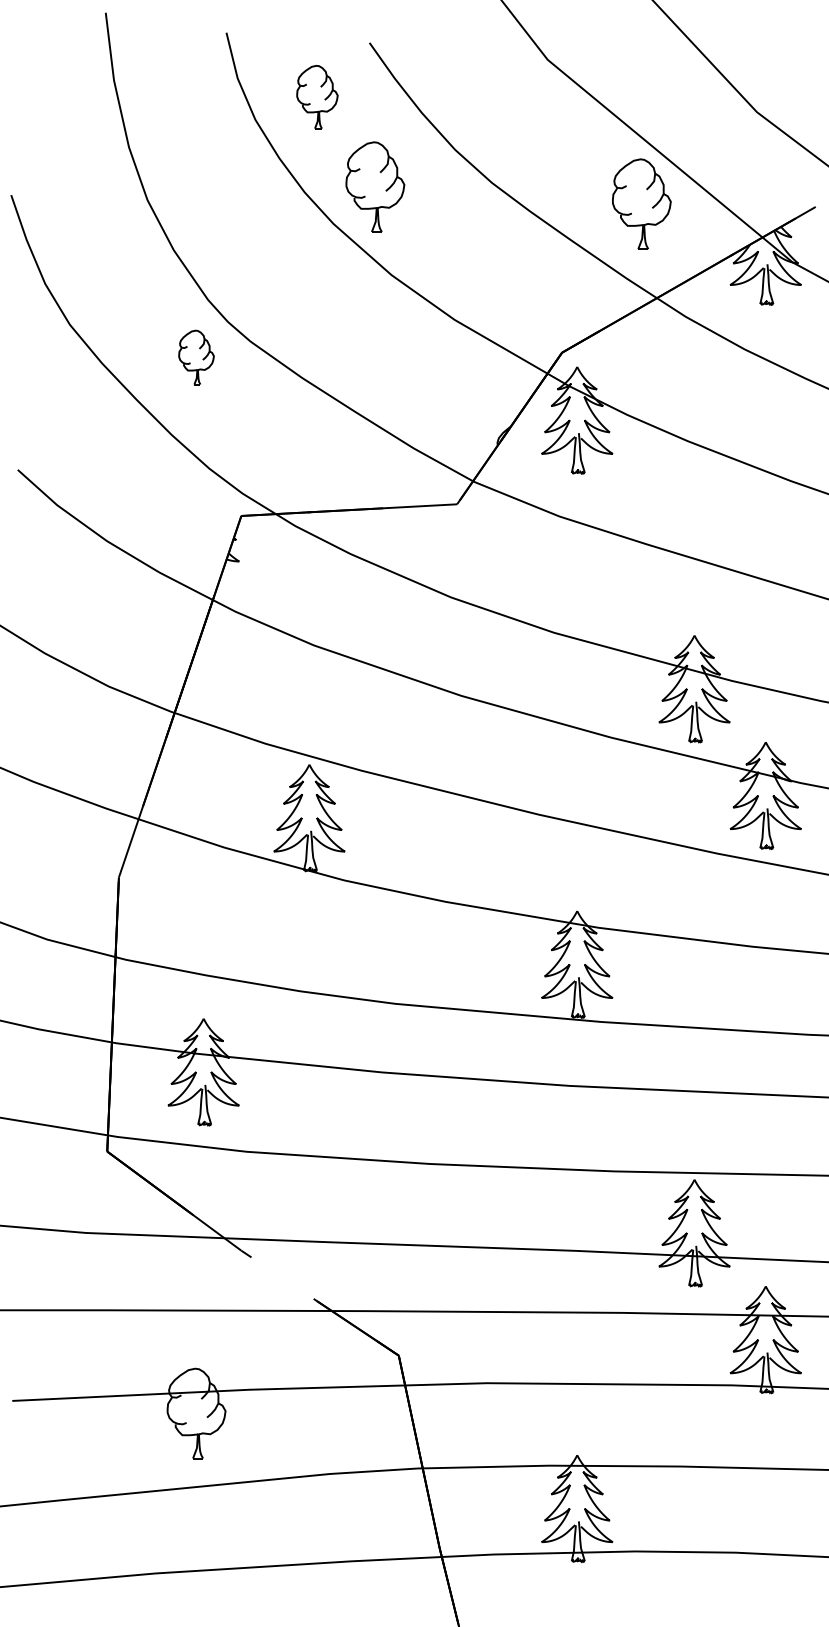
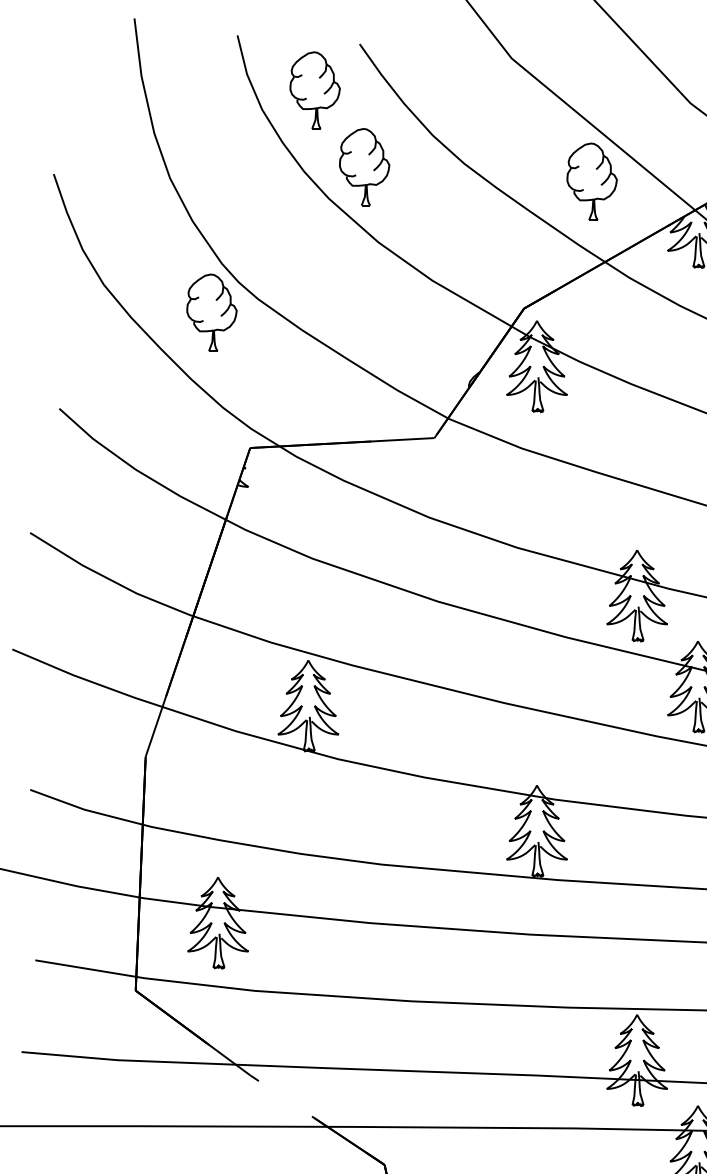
part: (317, 96) -> (315, 89), size x1.43
part: (196, 357) -> (211, 312), size x1.67

